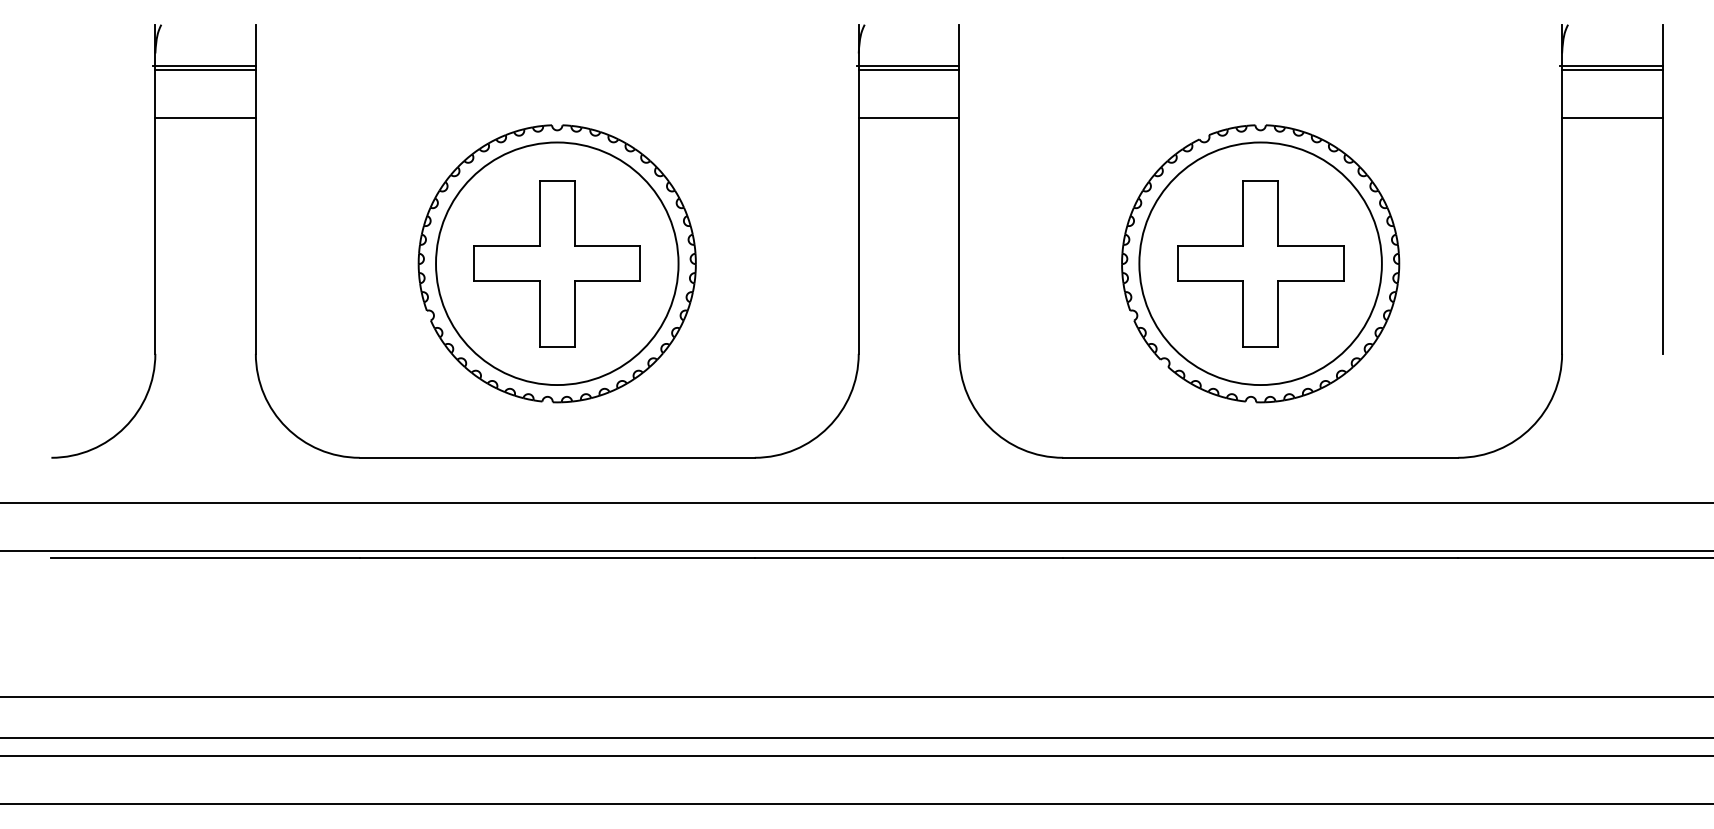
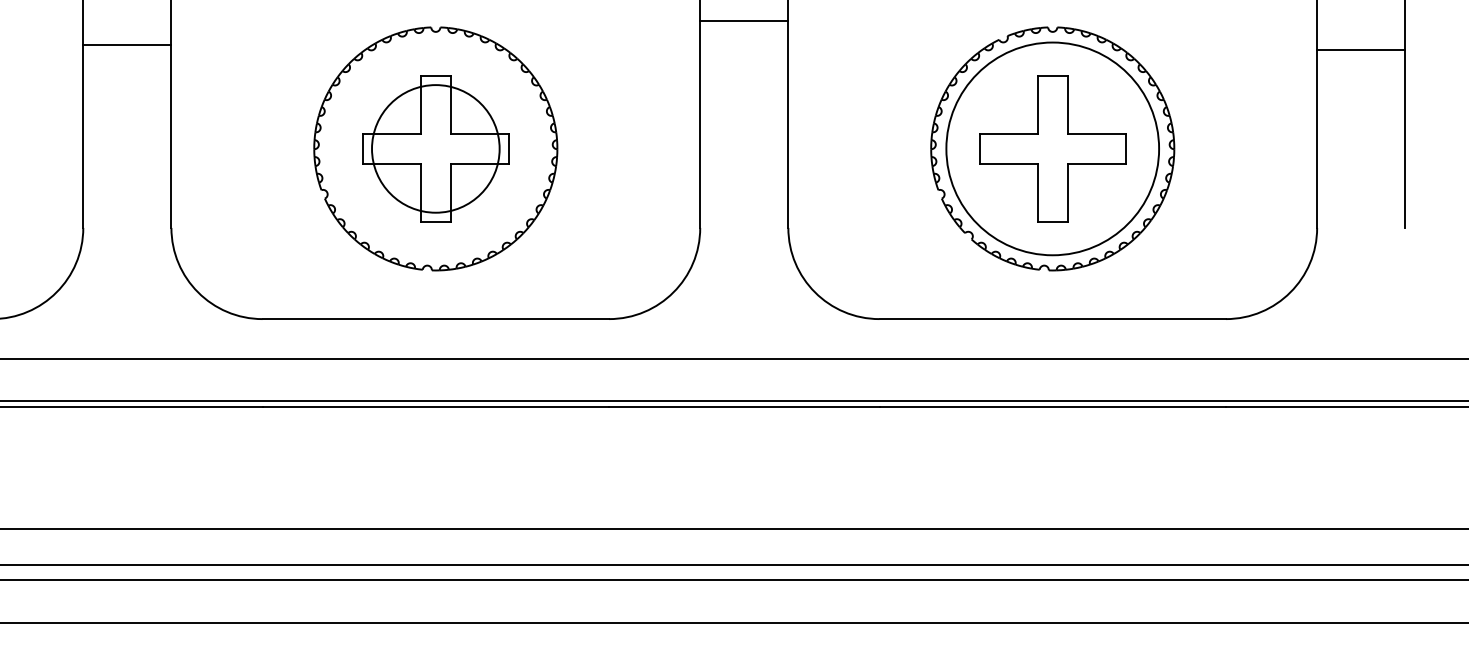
line: (205, 118) -> (127, 45), moved
line: (1612, 118) -> (1361, 50), moved
circle: (557, 263) -> (436, 148), size x0.6

